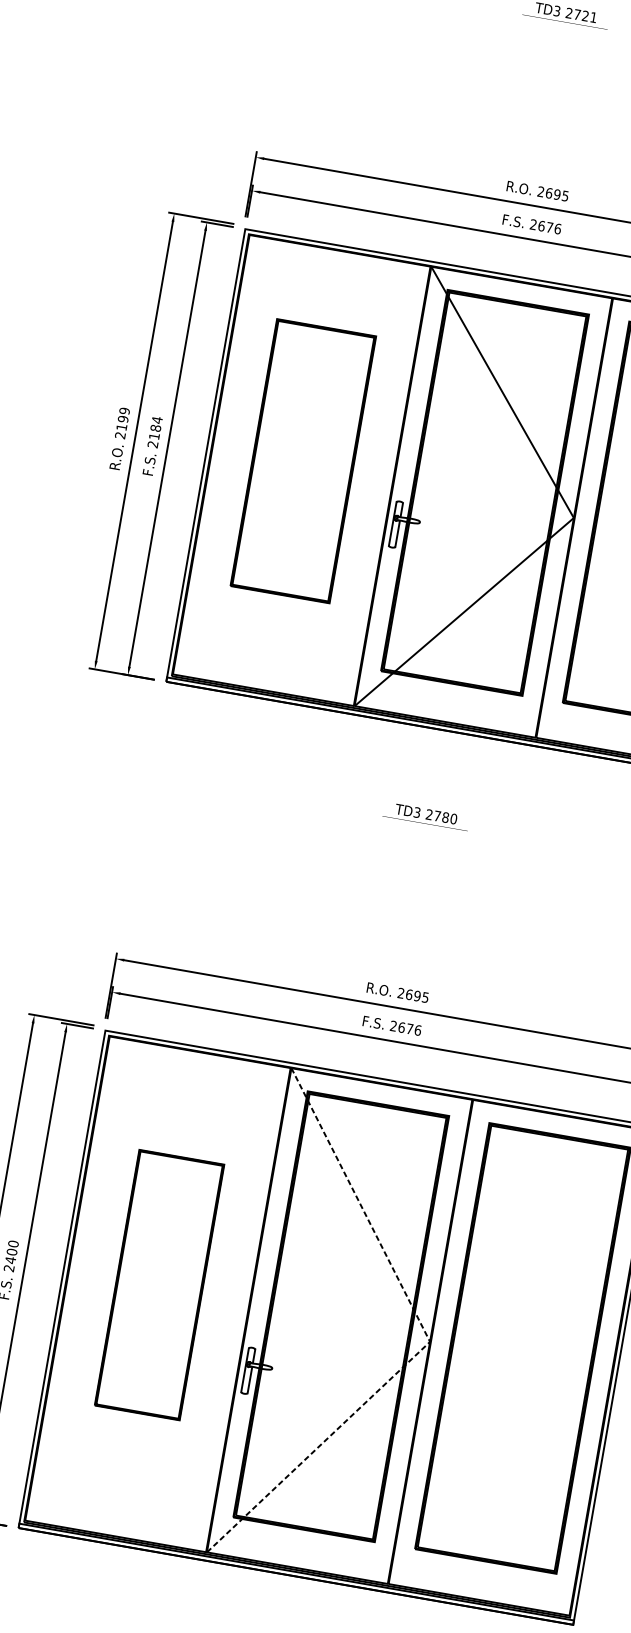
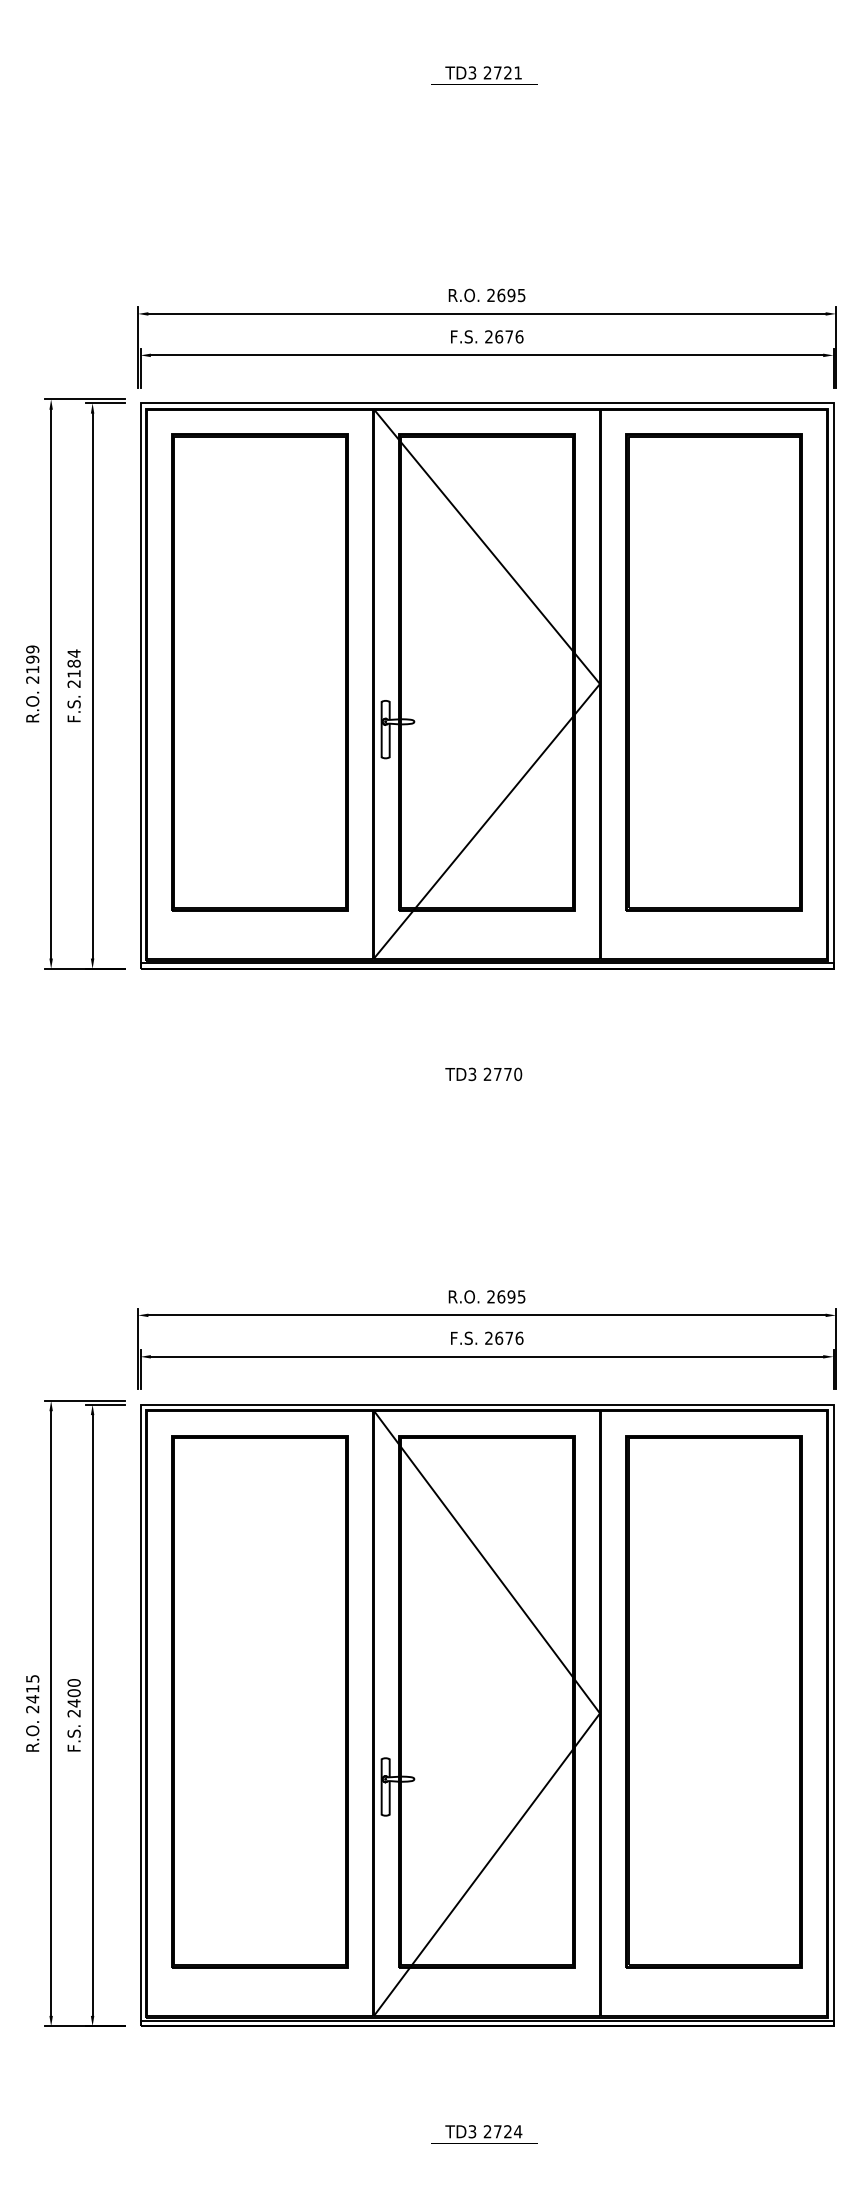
part: (302, 461) -> (259, 672), size x1.43
text: (445, 817) -> (507, 1074), 2780 -> 2770
part: (159, 1284) -> (259, 1701), size x1.67
line: (430, 1341) -> (600, 1713), dashed -> solid

